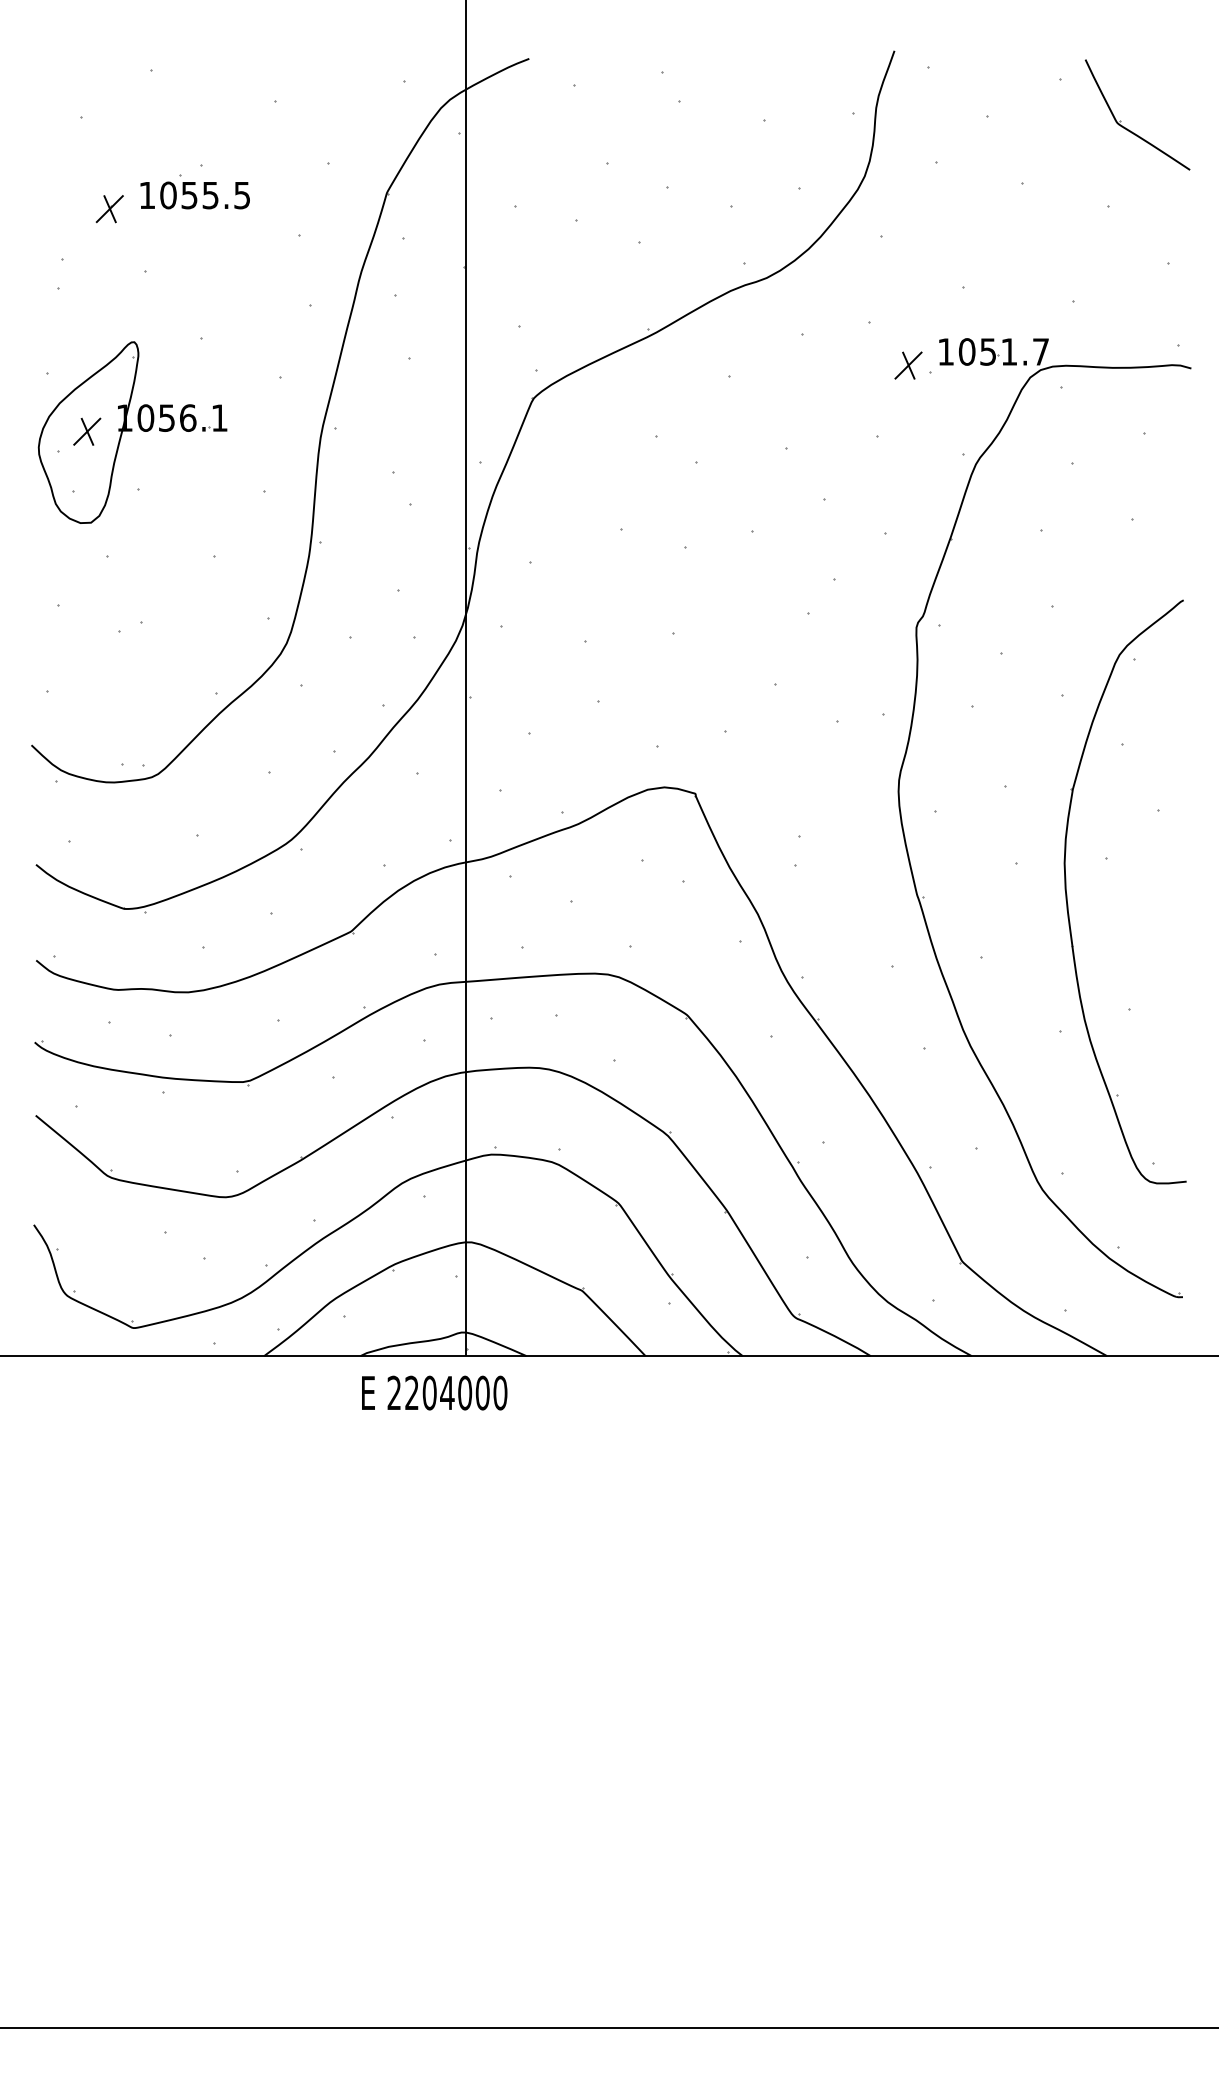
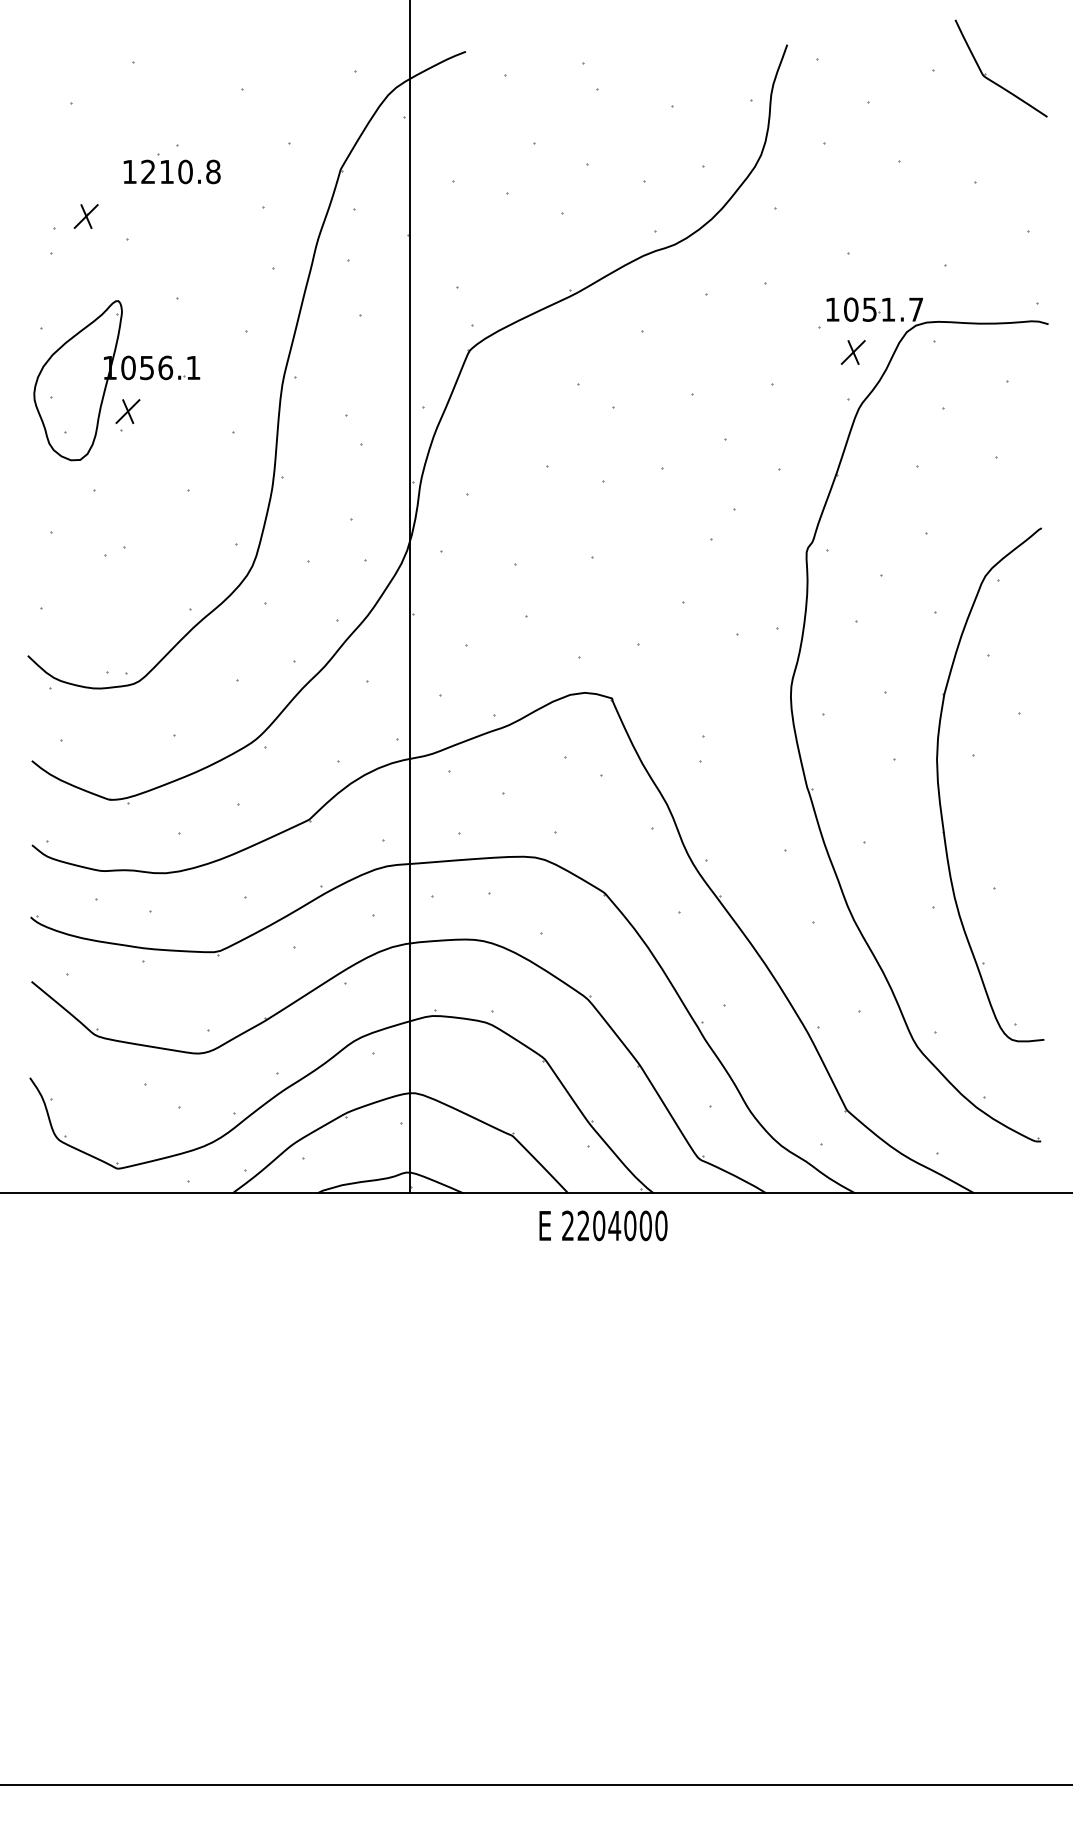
part: (1129, 129) -> (994, 81), moved
text: (205, 195) -> (180, 172), 1055.5 -> 1210.8
part: (109, 209) -> (85, 216), moved
part: (908, 365) -> (853, 352), moved
part: (87, 431) -> (128, 411), moved
text: (434, 1392) -> (603, 1225), moved

